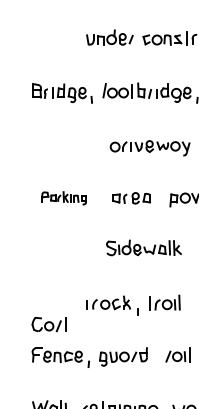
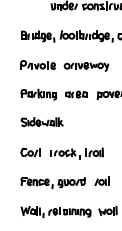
part: (61, 143) -> (37, 64), added
part: (63, 198) -> (38, 94), size x1.43
part: (142, 248) -> (41, 122), moved
part: (48, 324) -> (30, 152), moved

